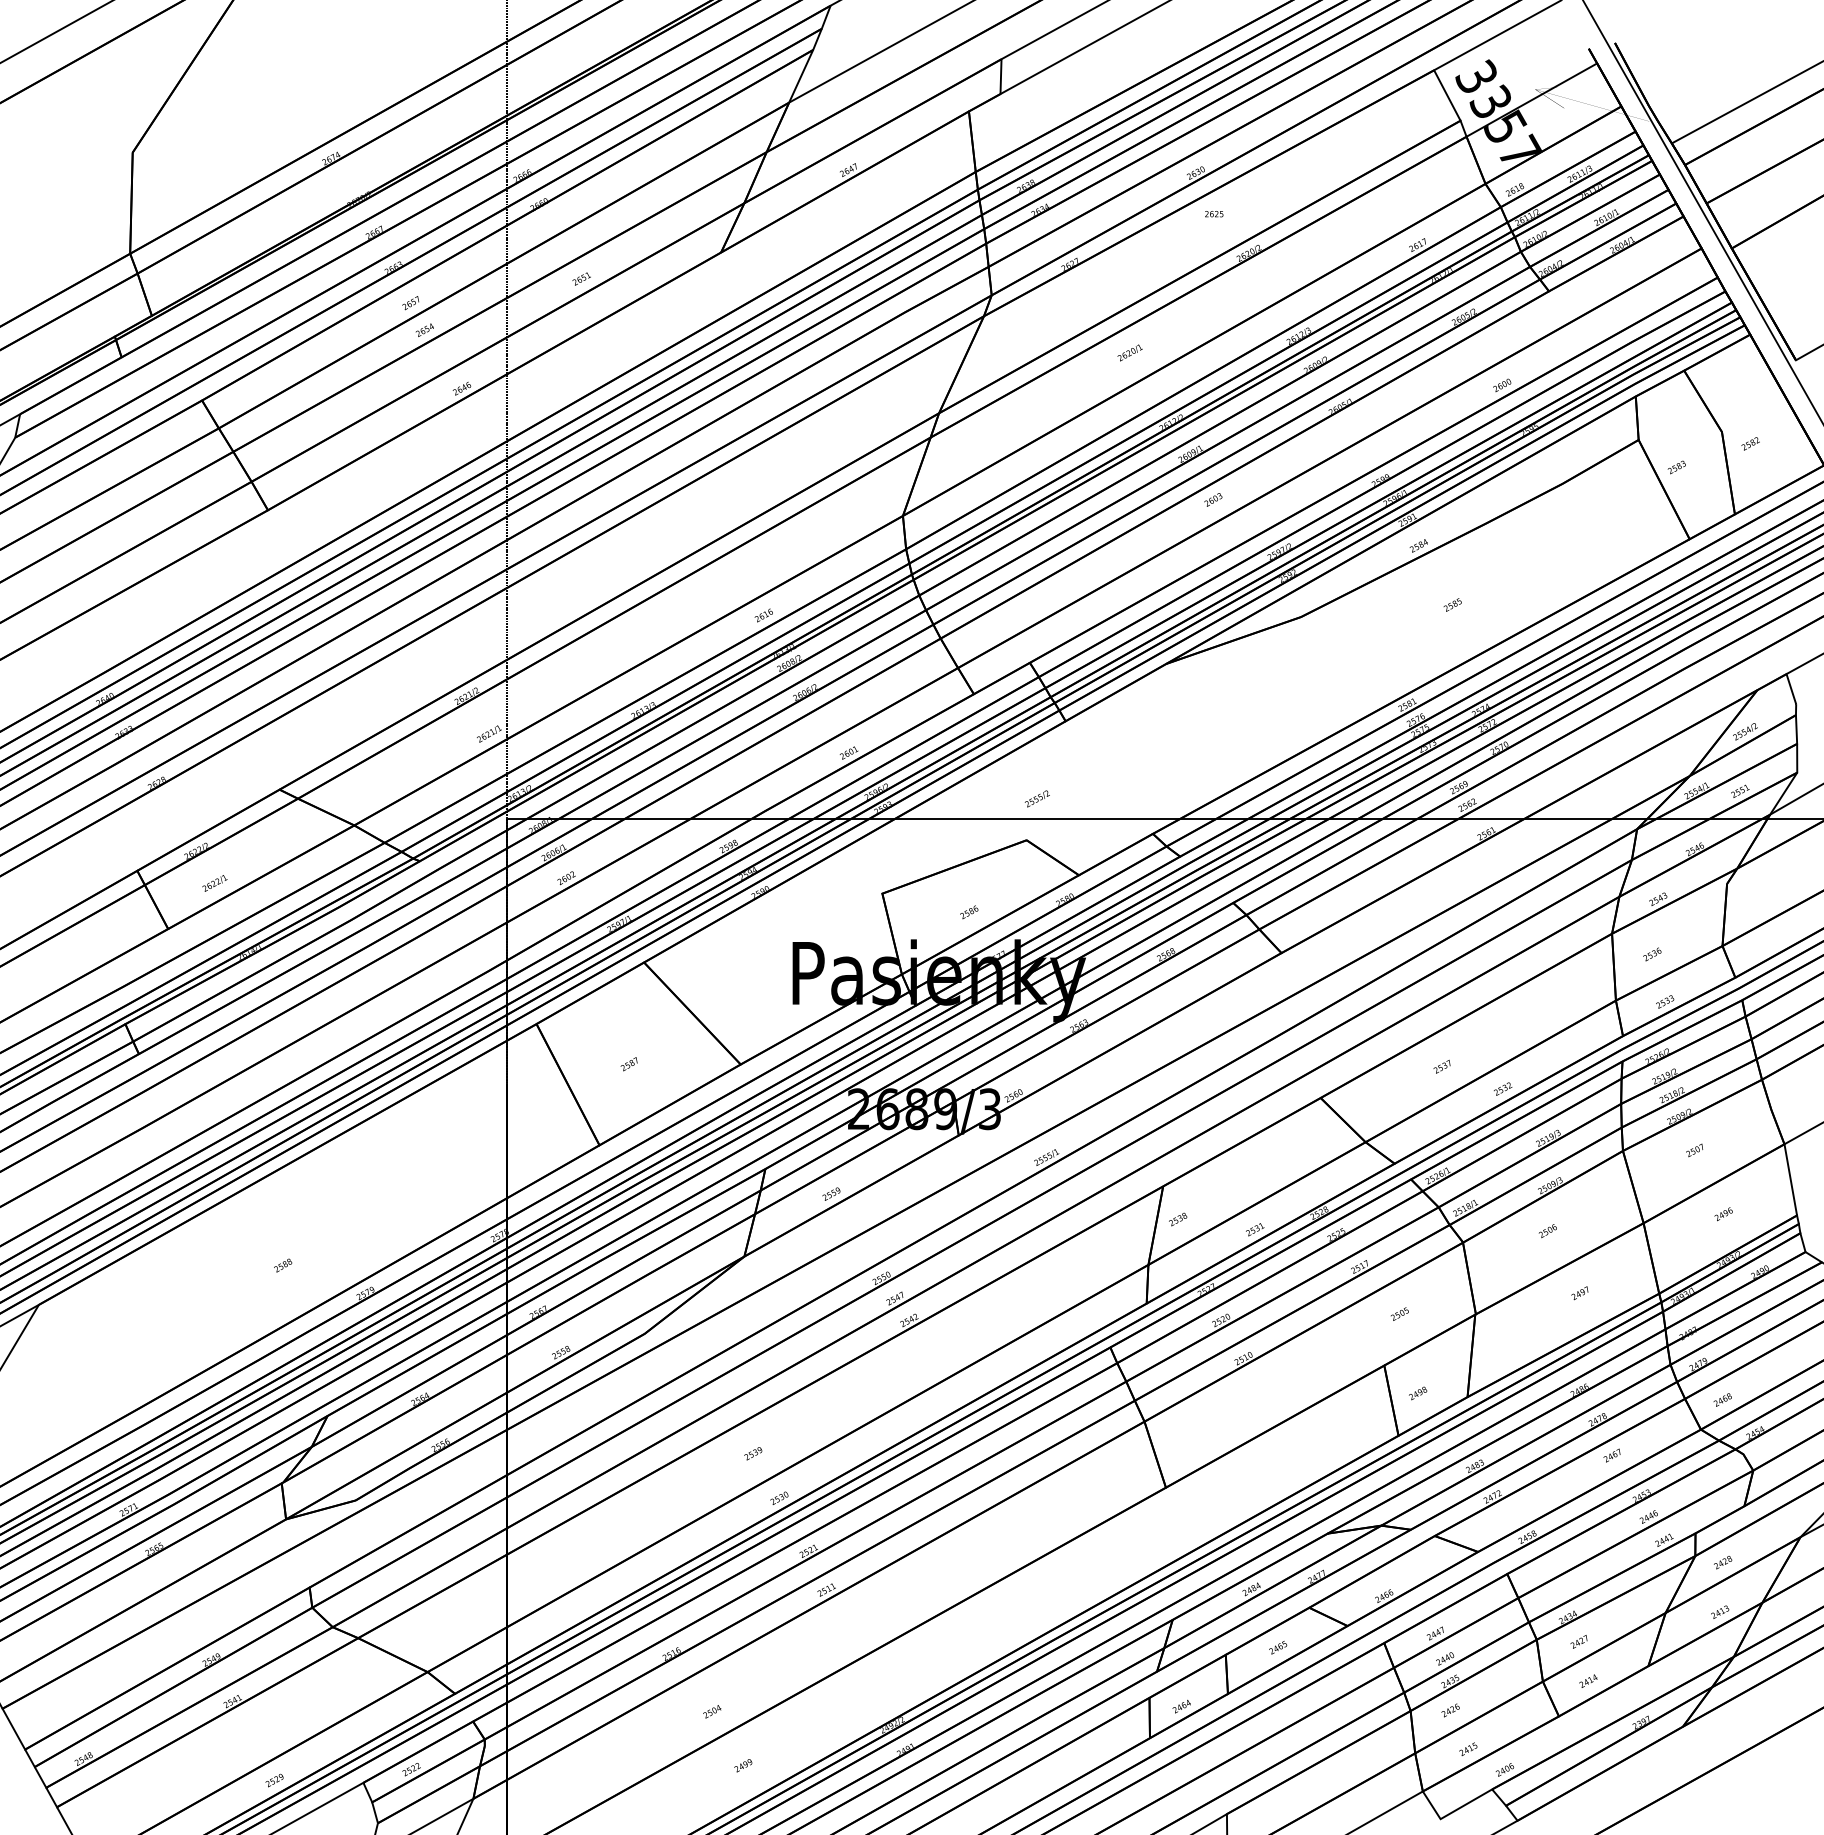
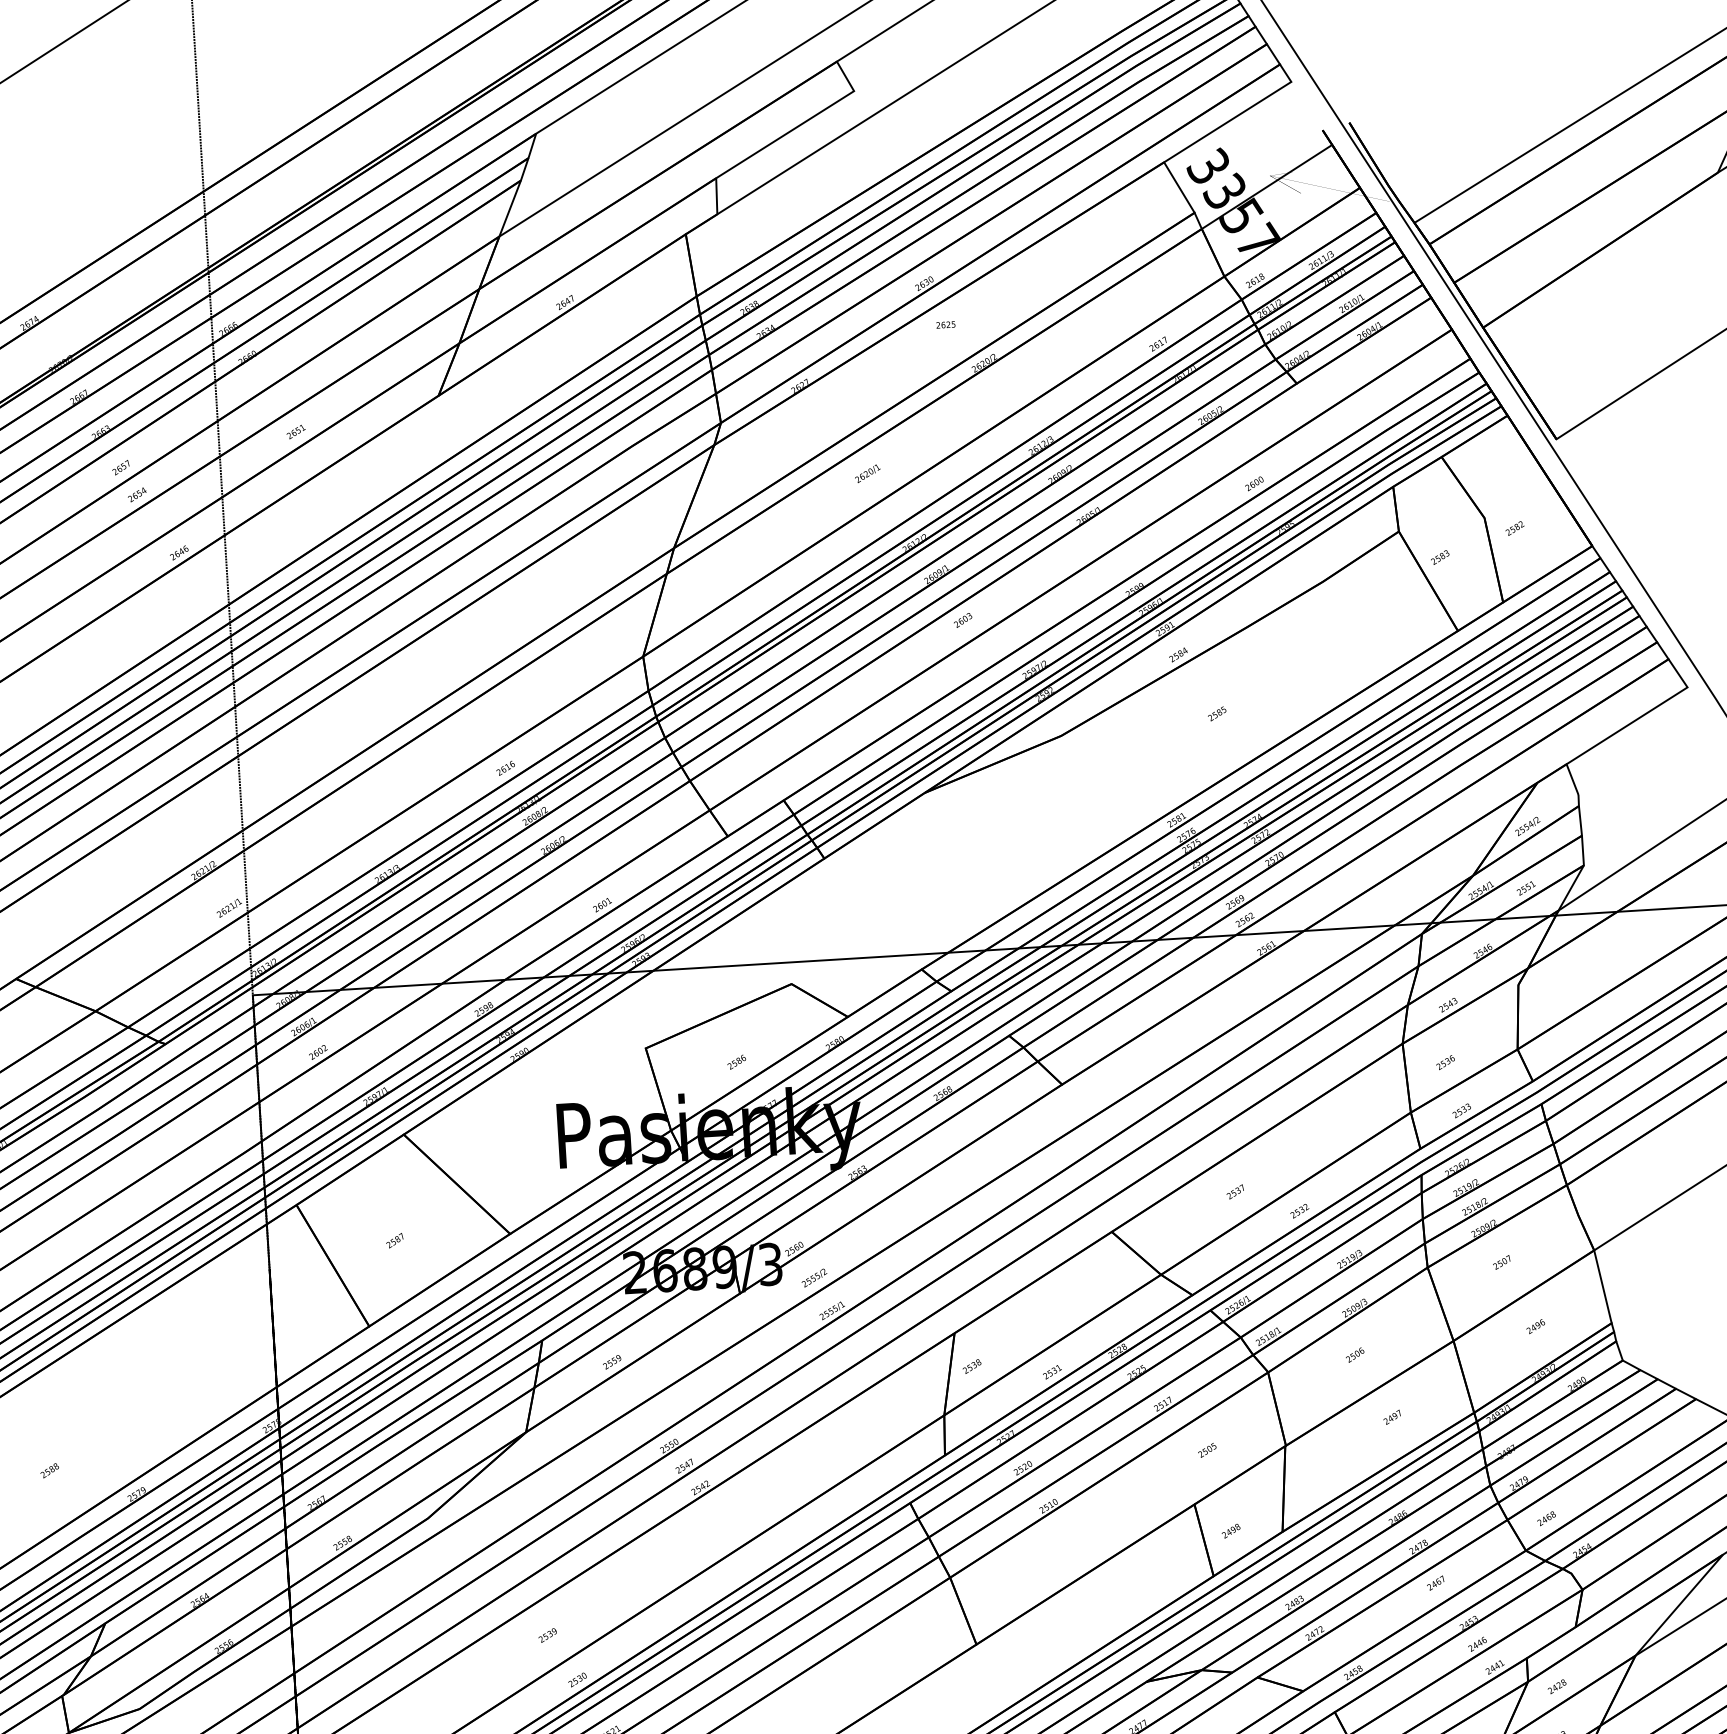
text: (1036, 798) -> (813, 1277), moved

